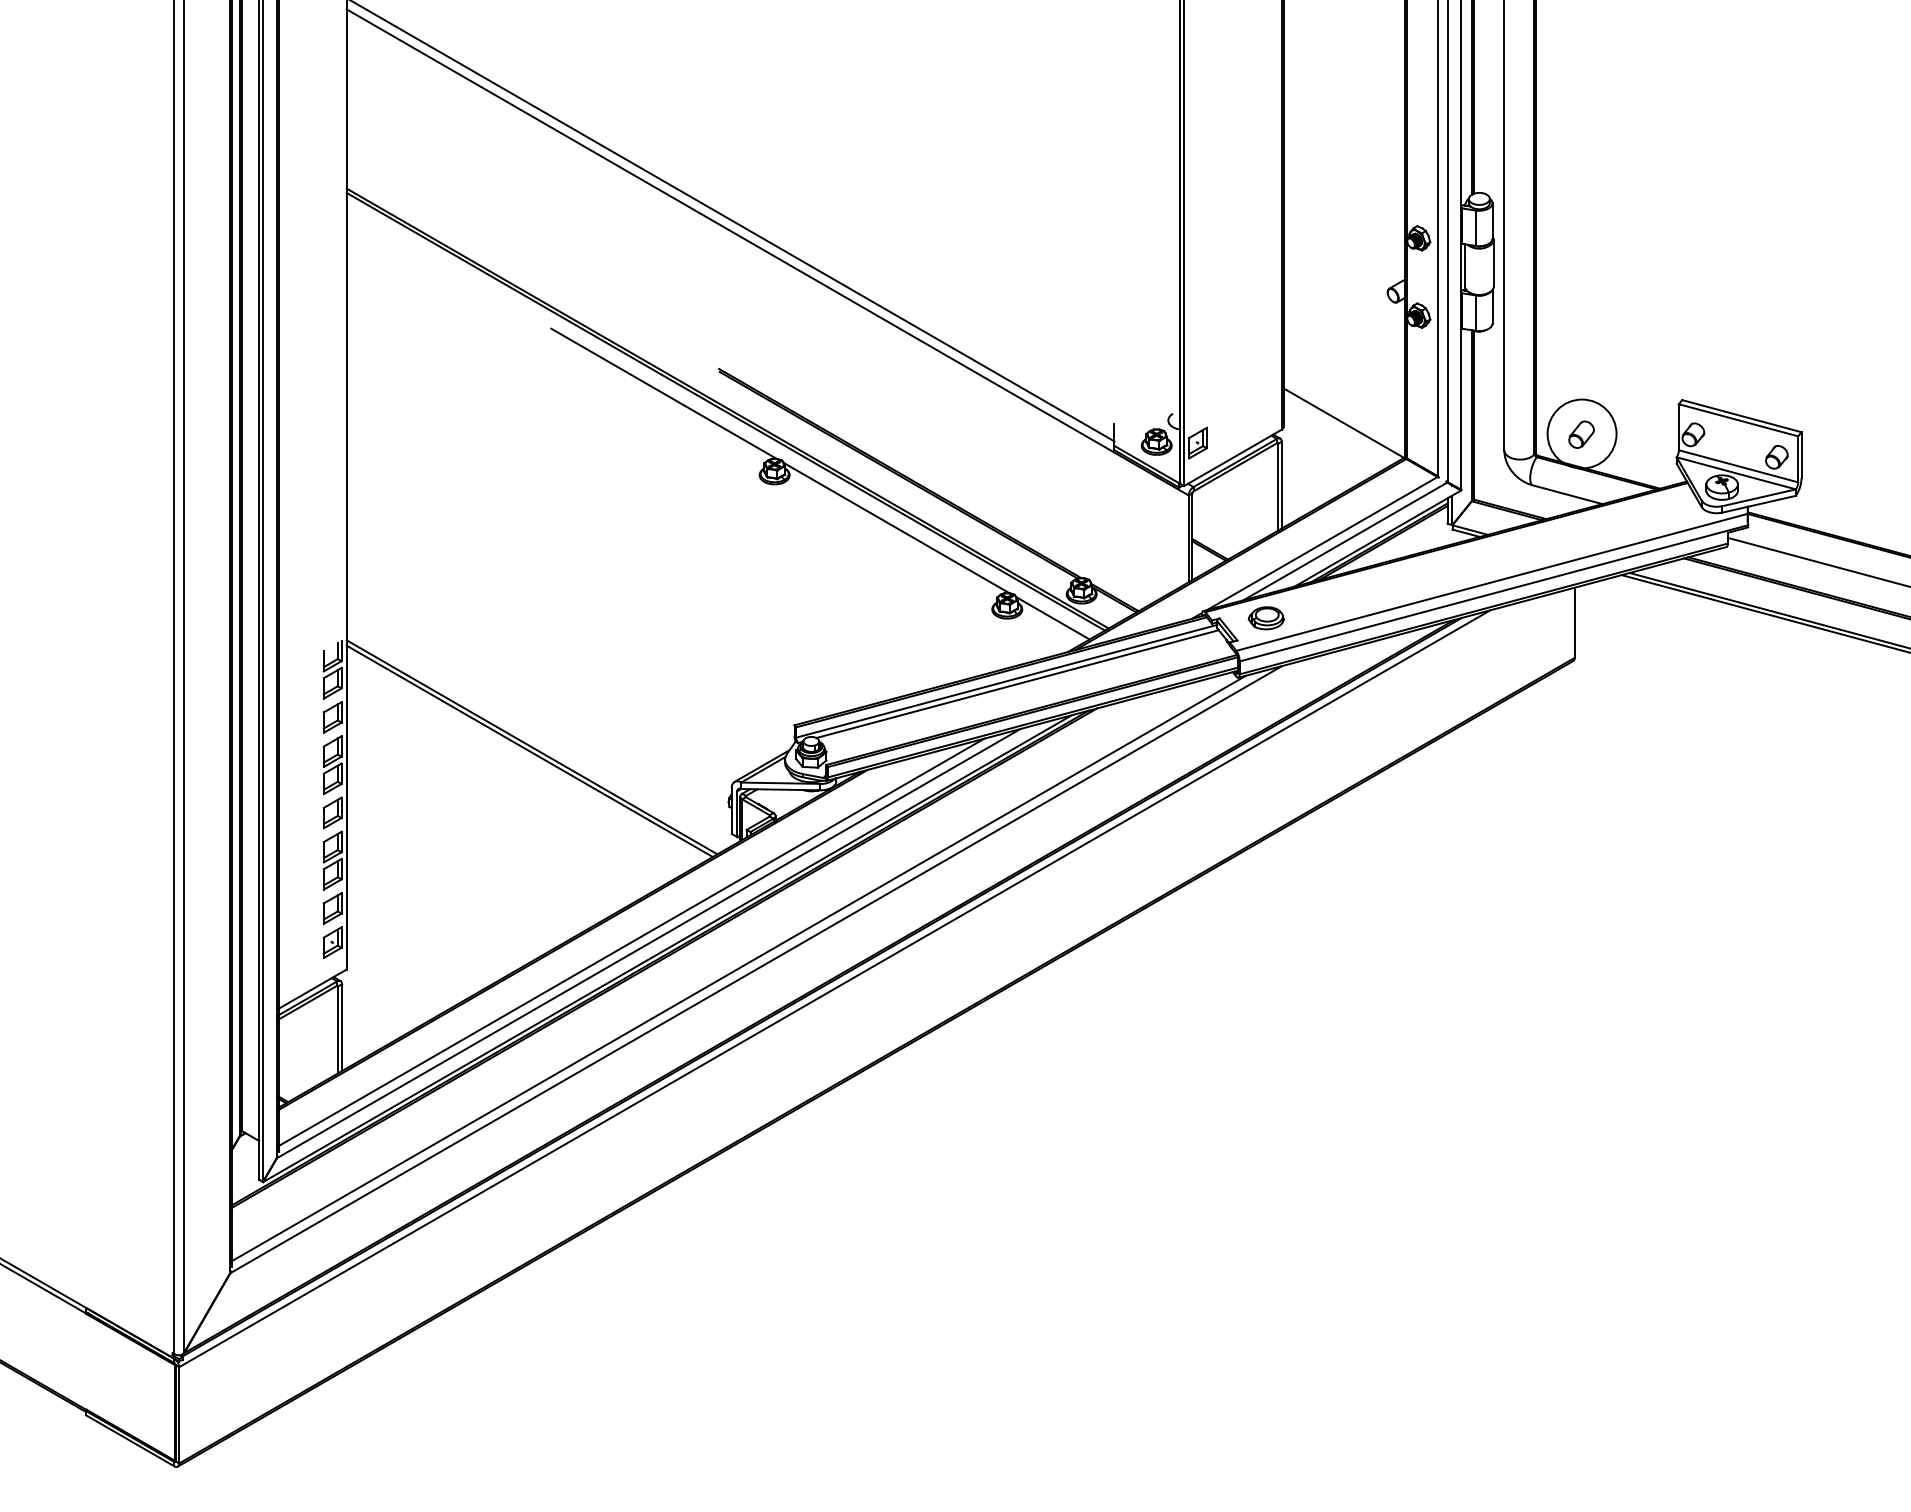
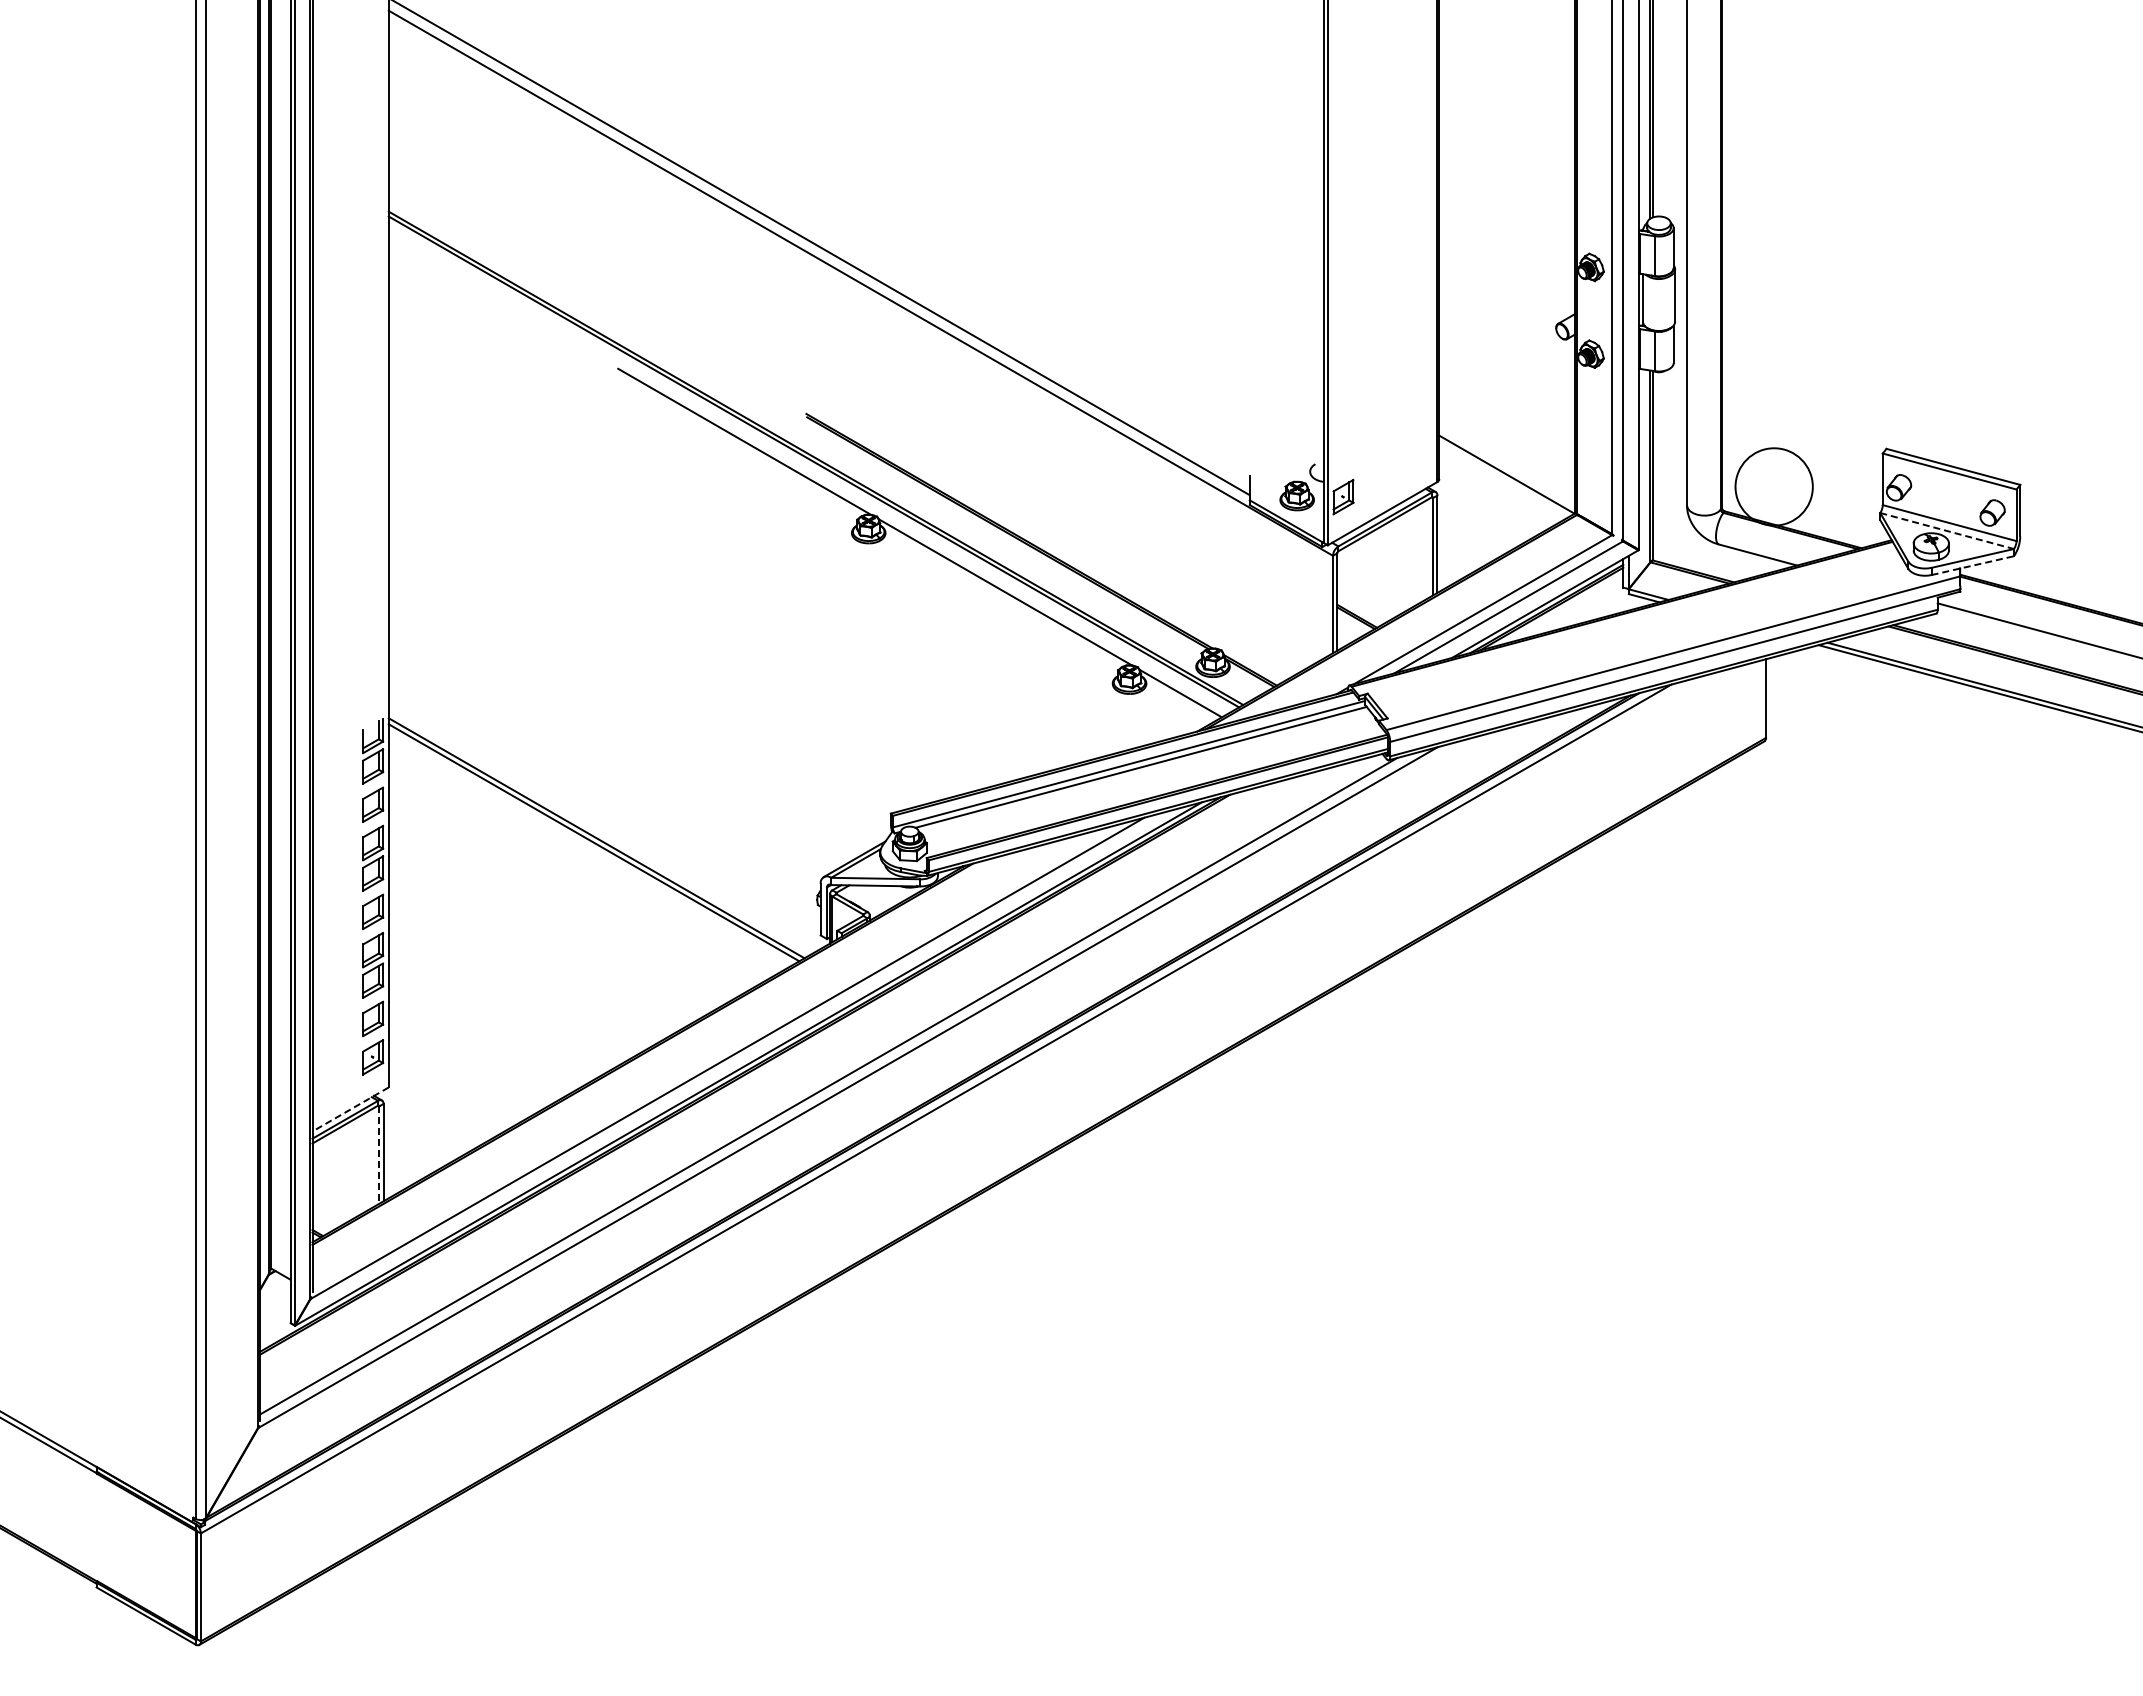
part: (1581, 434) -> (1773, 487), removed
line: (1736, 473) -> (1947, 531), solid -> dashed
line: (1759, 504) -> (1973, 565), solid -> dashed
part: (1265, 618) -> (1419, 693), removed
line: (630, 941) -> (707, 1056), removed
line: (312, 989) -> (350, 1109), solid -> dashed
line: (338, 1030) -> (379, 1155), solid -> dashed

